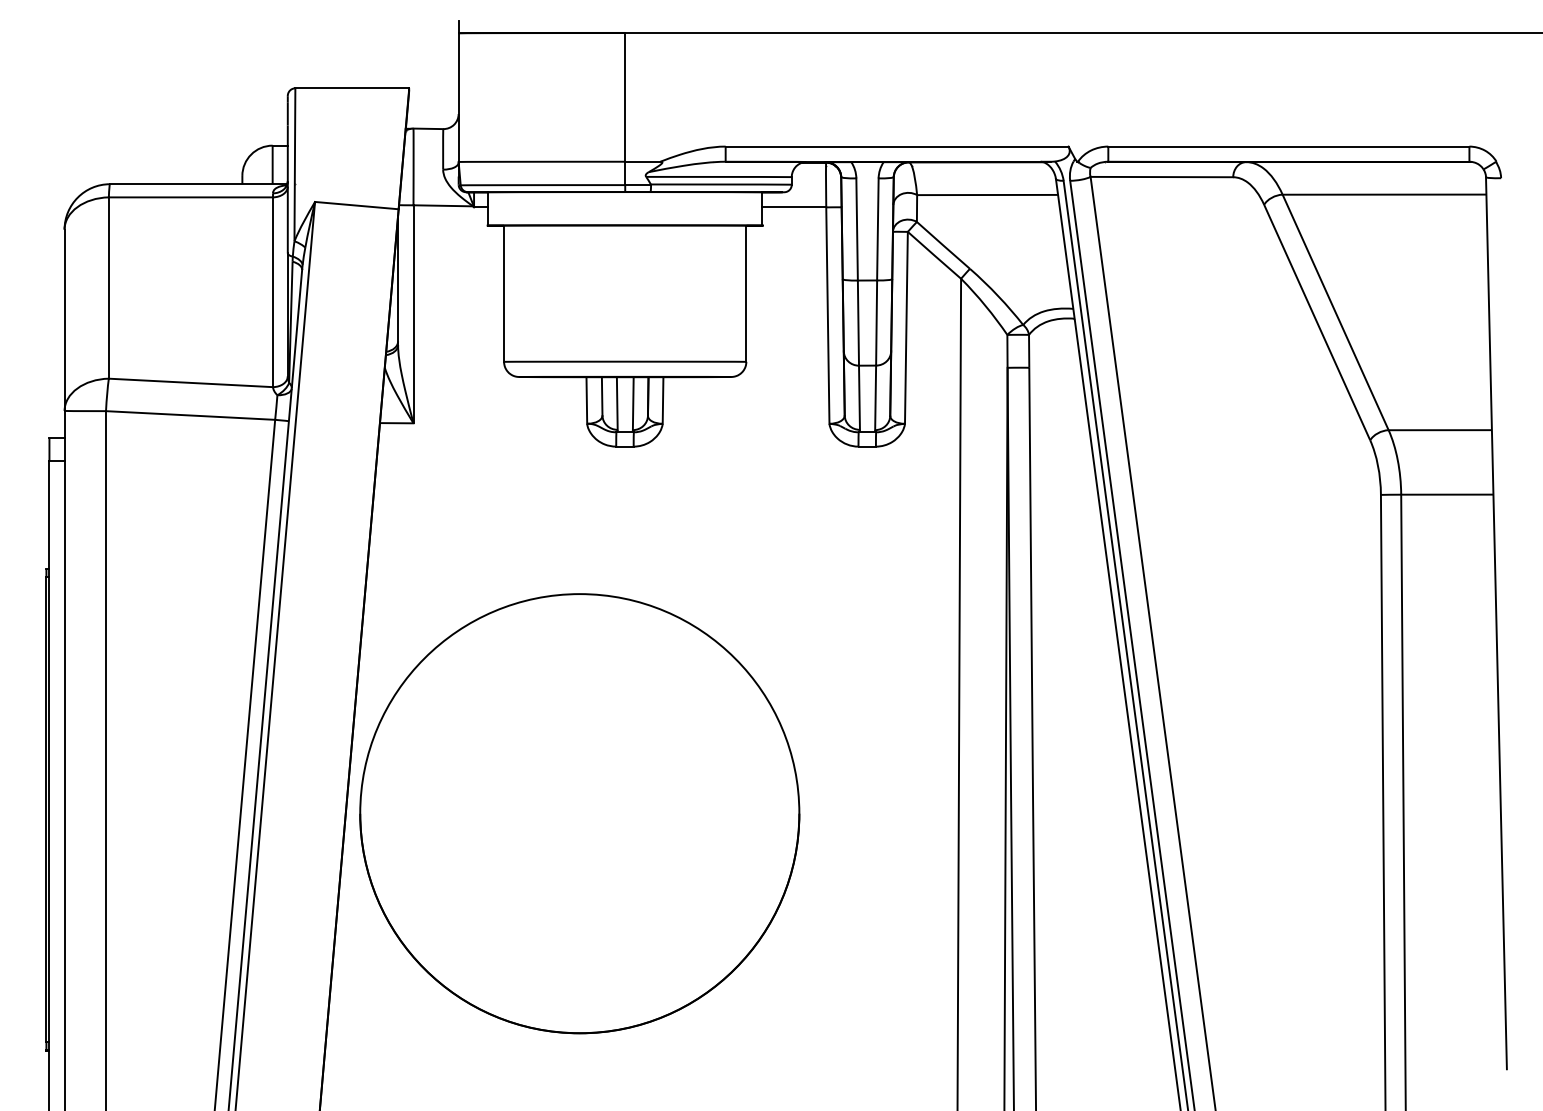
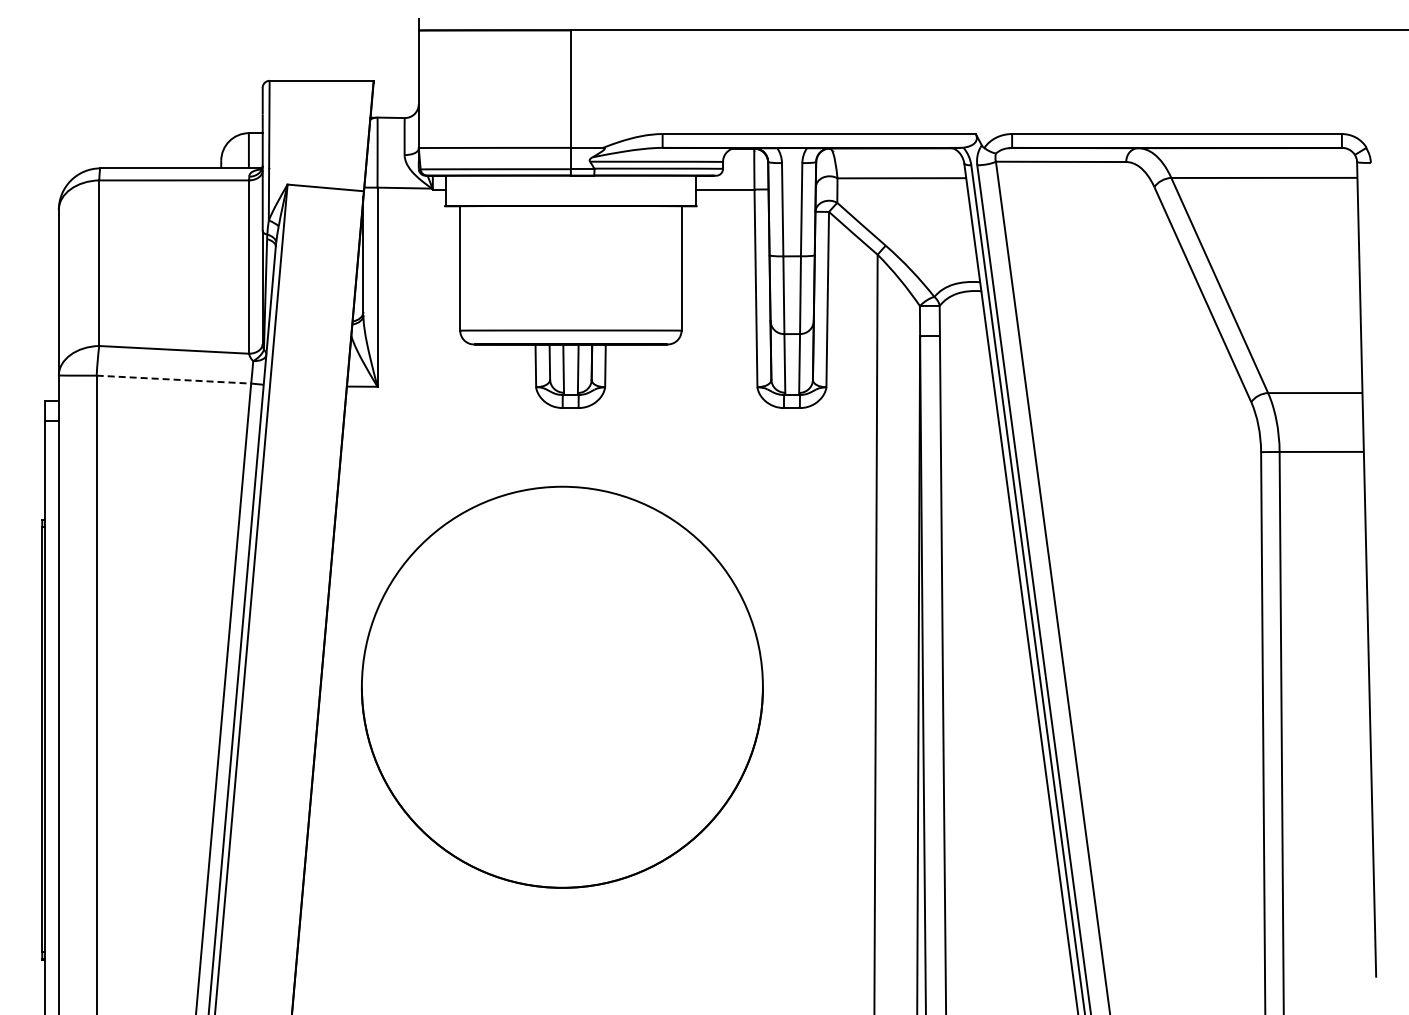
line: (191, 415) -> (174, 379), solid -> dashed
part: (579, 812) -> (562, 686), moved

